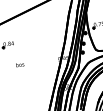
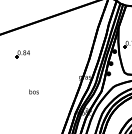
text: (19, 64) -> (33, 91), moved

